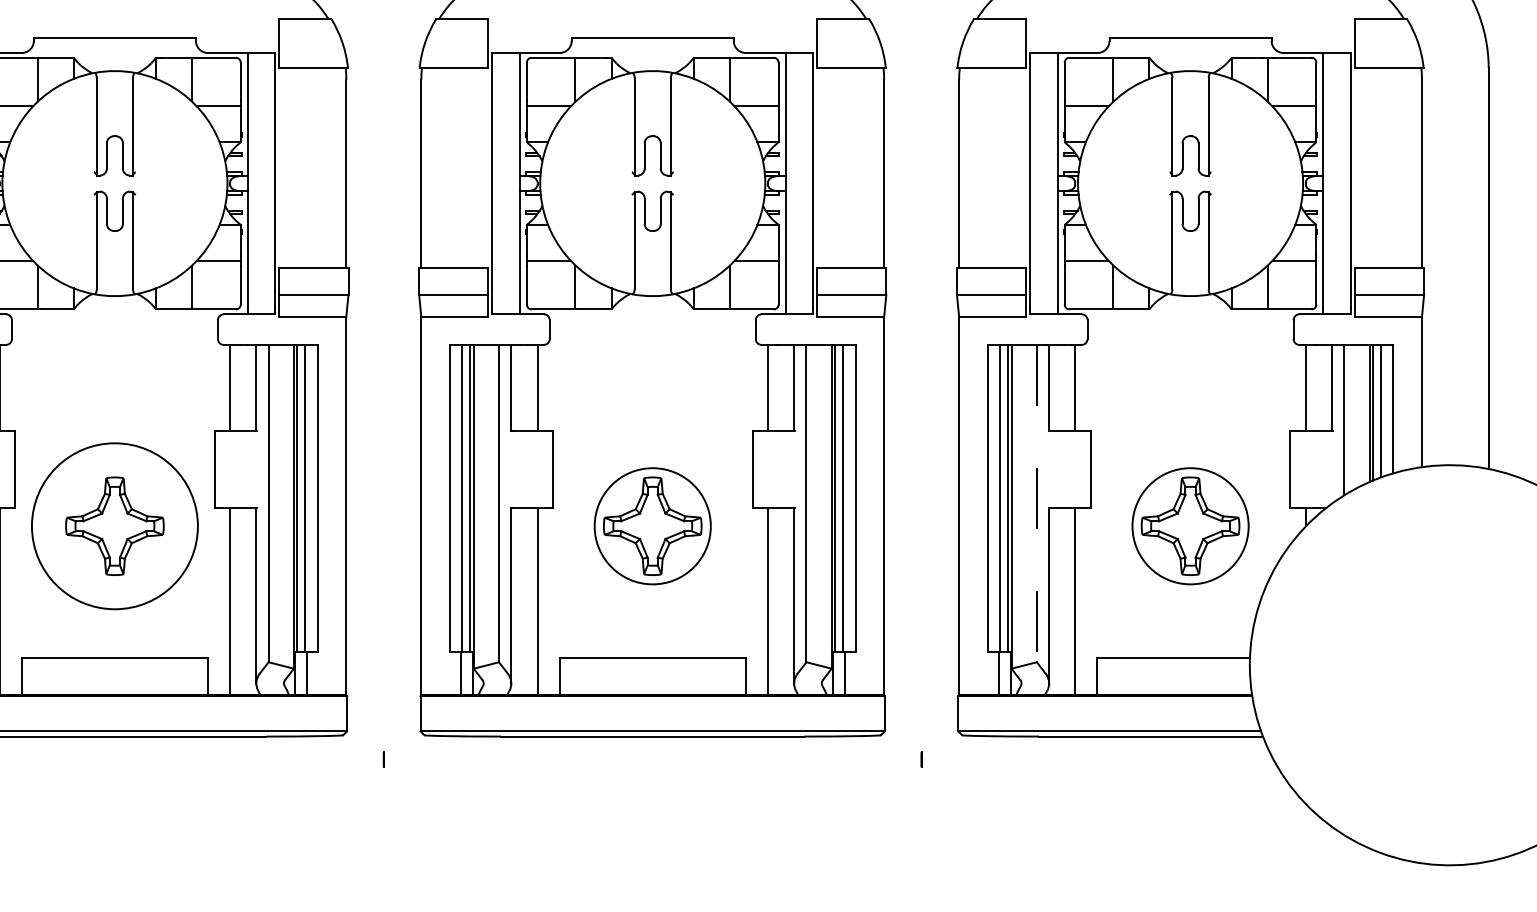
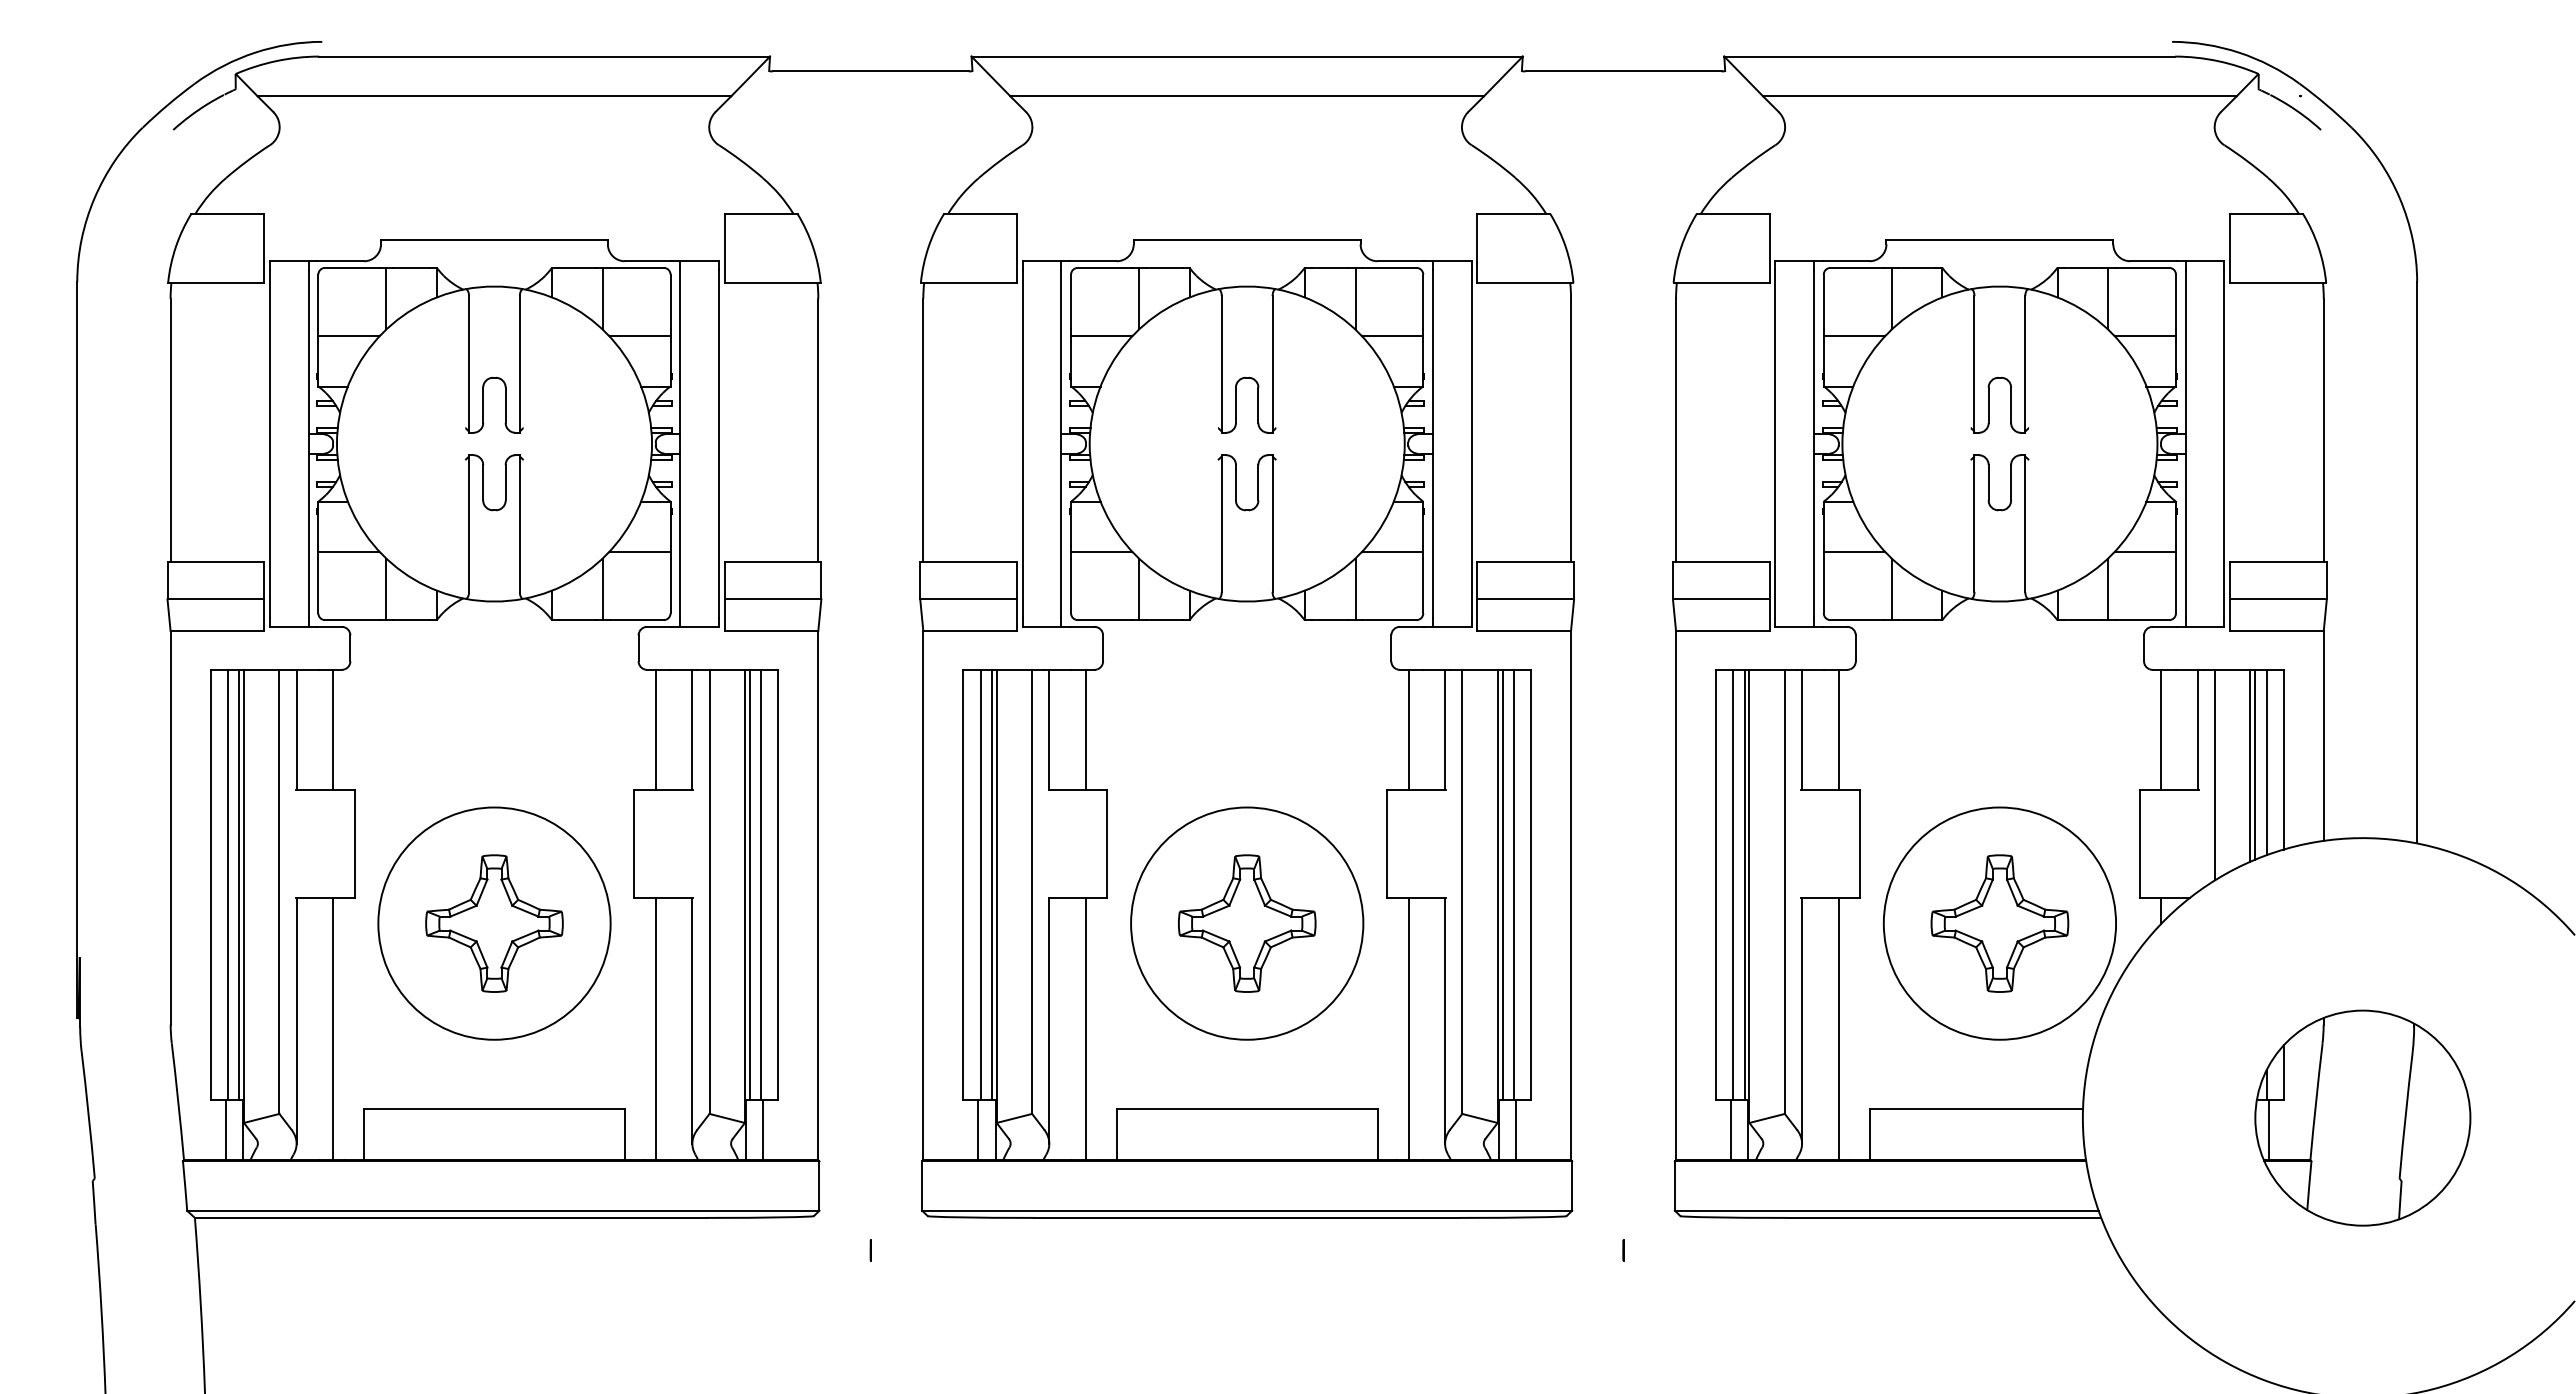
line: (1036, 504) -> (1784, 892), dashed -> solid
circle: (652, 526) -> (1247, 923), size x1.43
circle: (1190, 526) -> (1999, 923), size x1.43
part: (1449, 664) -> (2362, 1117), added

